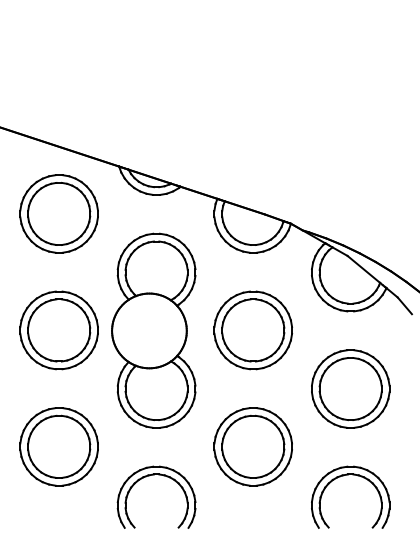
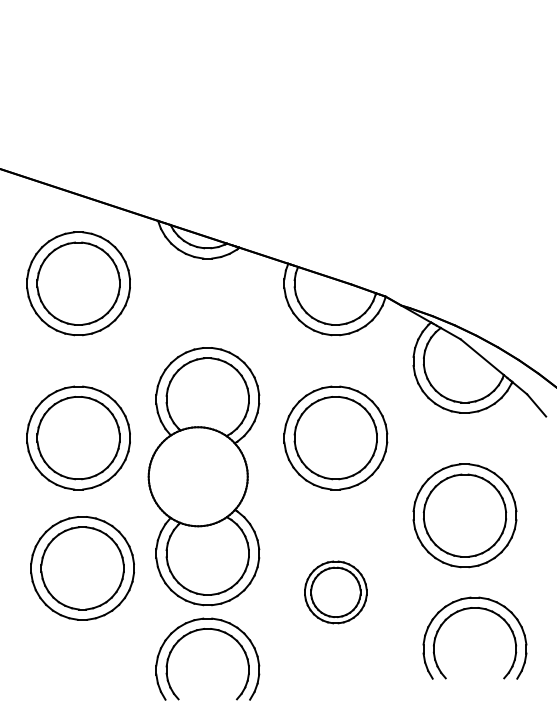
part: (153, 330) -> (203, 476), moved
part: (59, 446) -> (82, 568), moved
part: (253, 446) -> (335, 592), size x0.6
part: (346, 475) -> (469, 609), moved

